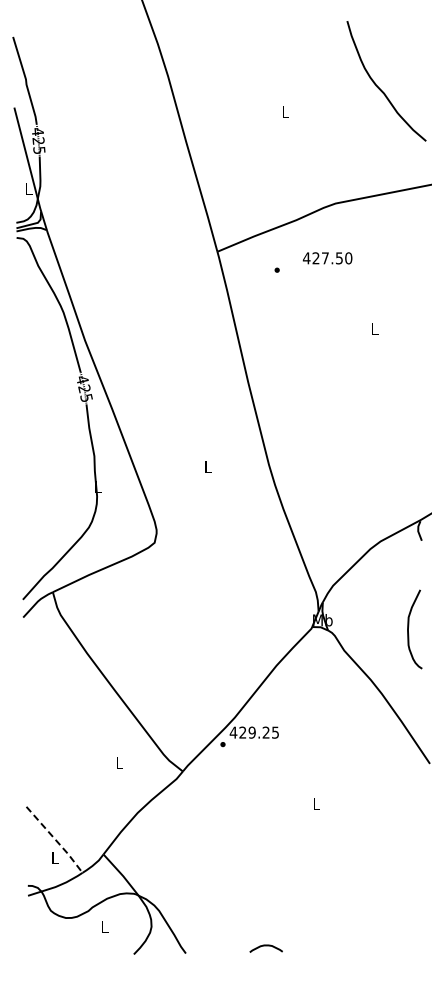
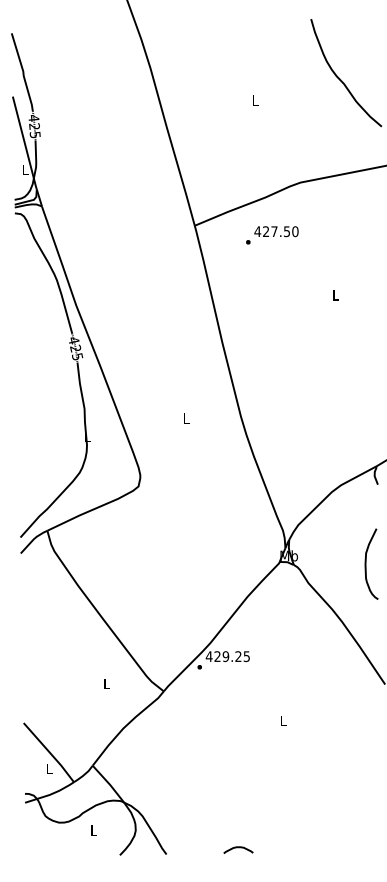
text: (327, 258) -> (276, 231), moved
line: (55, 840) -> (49, 753), dashed -> solid

